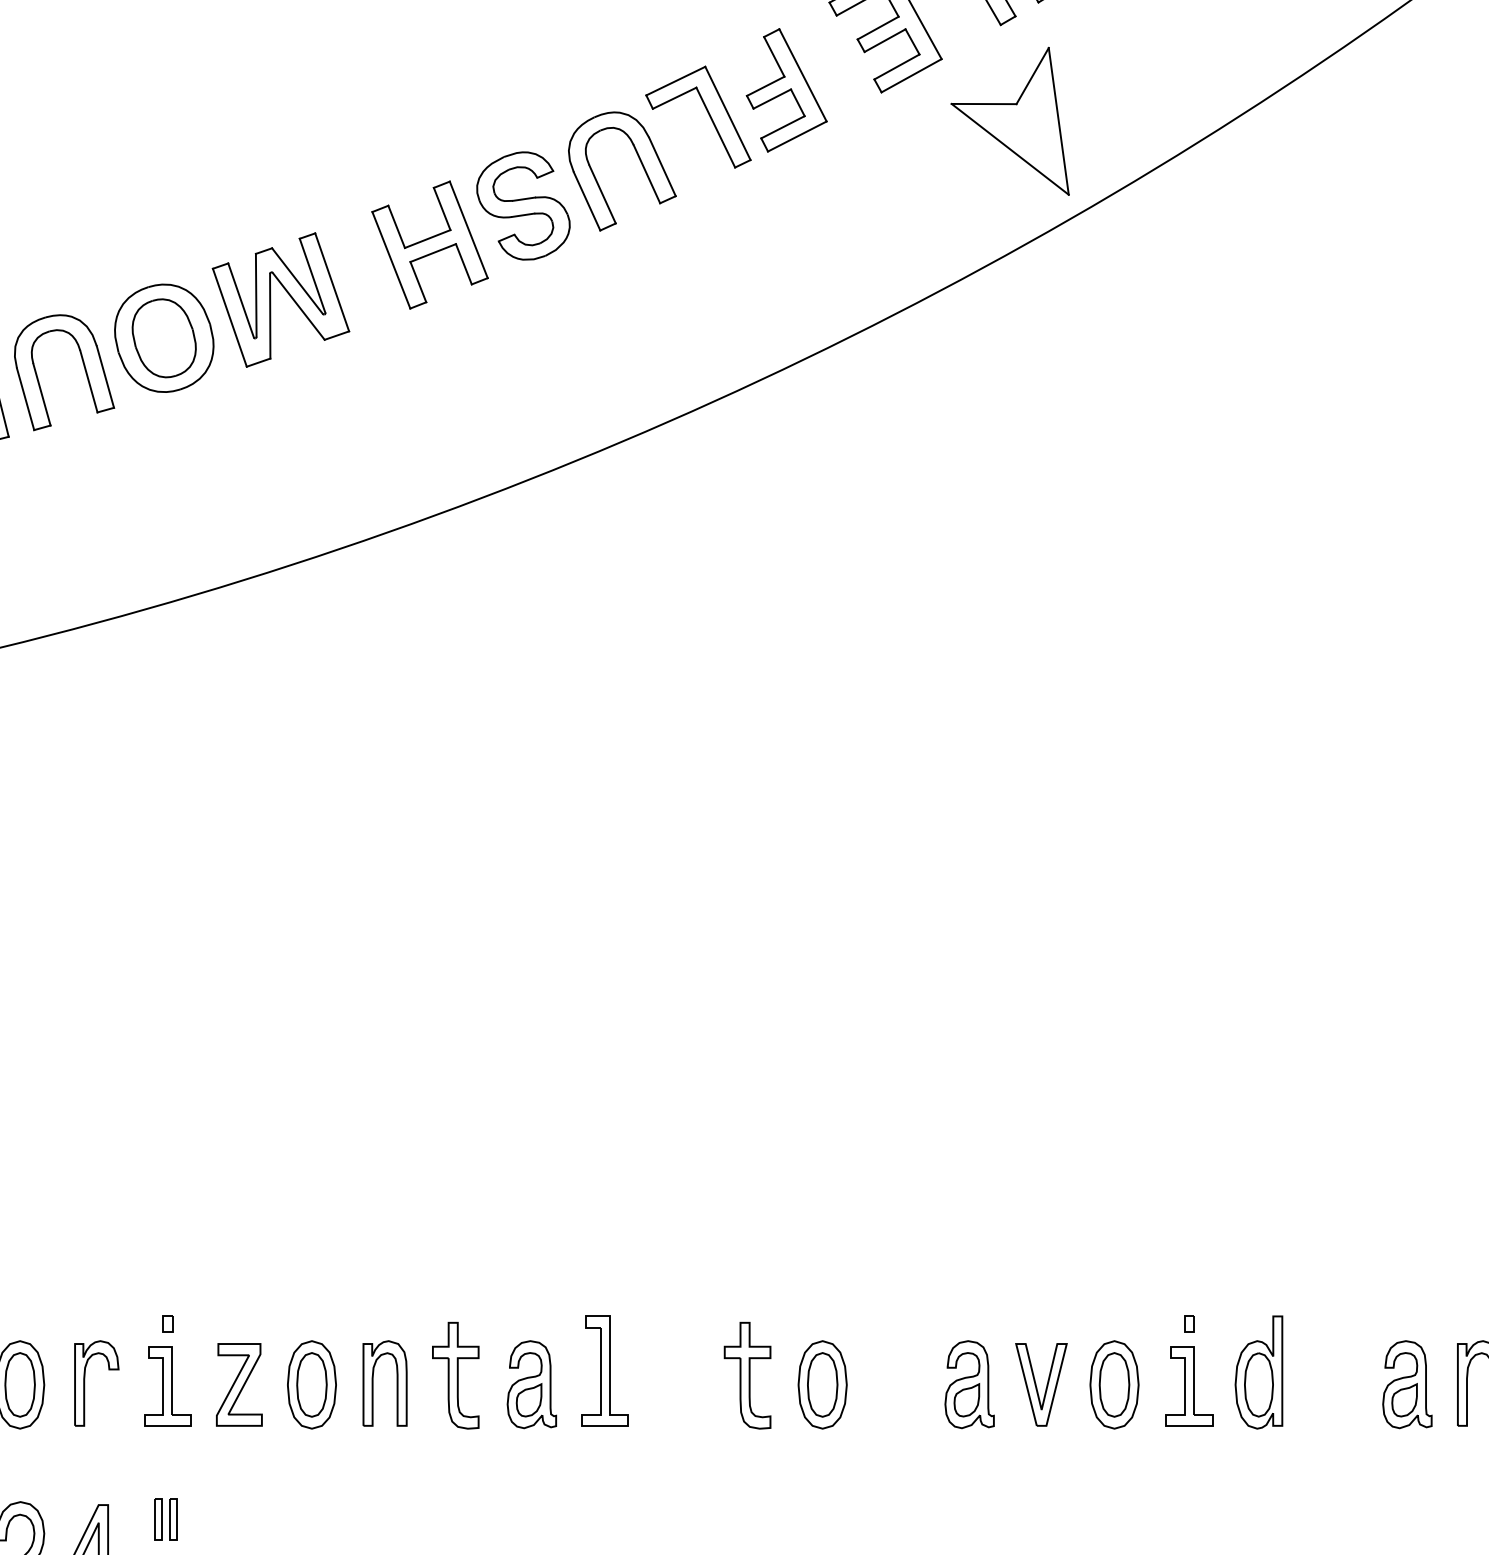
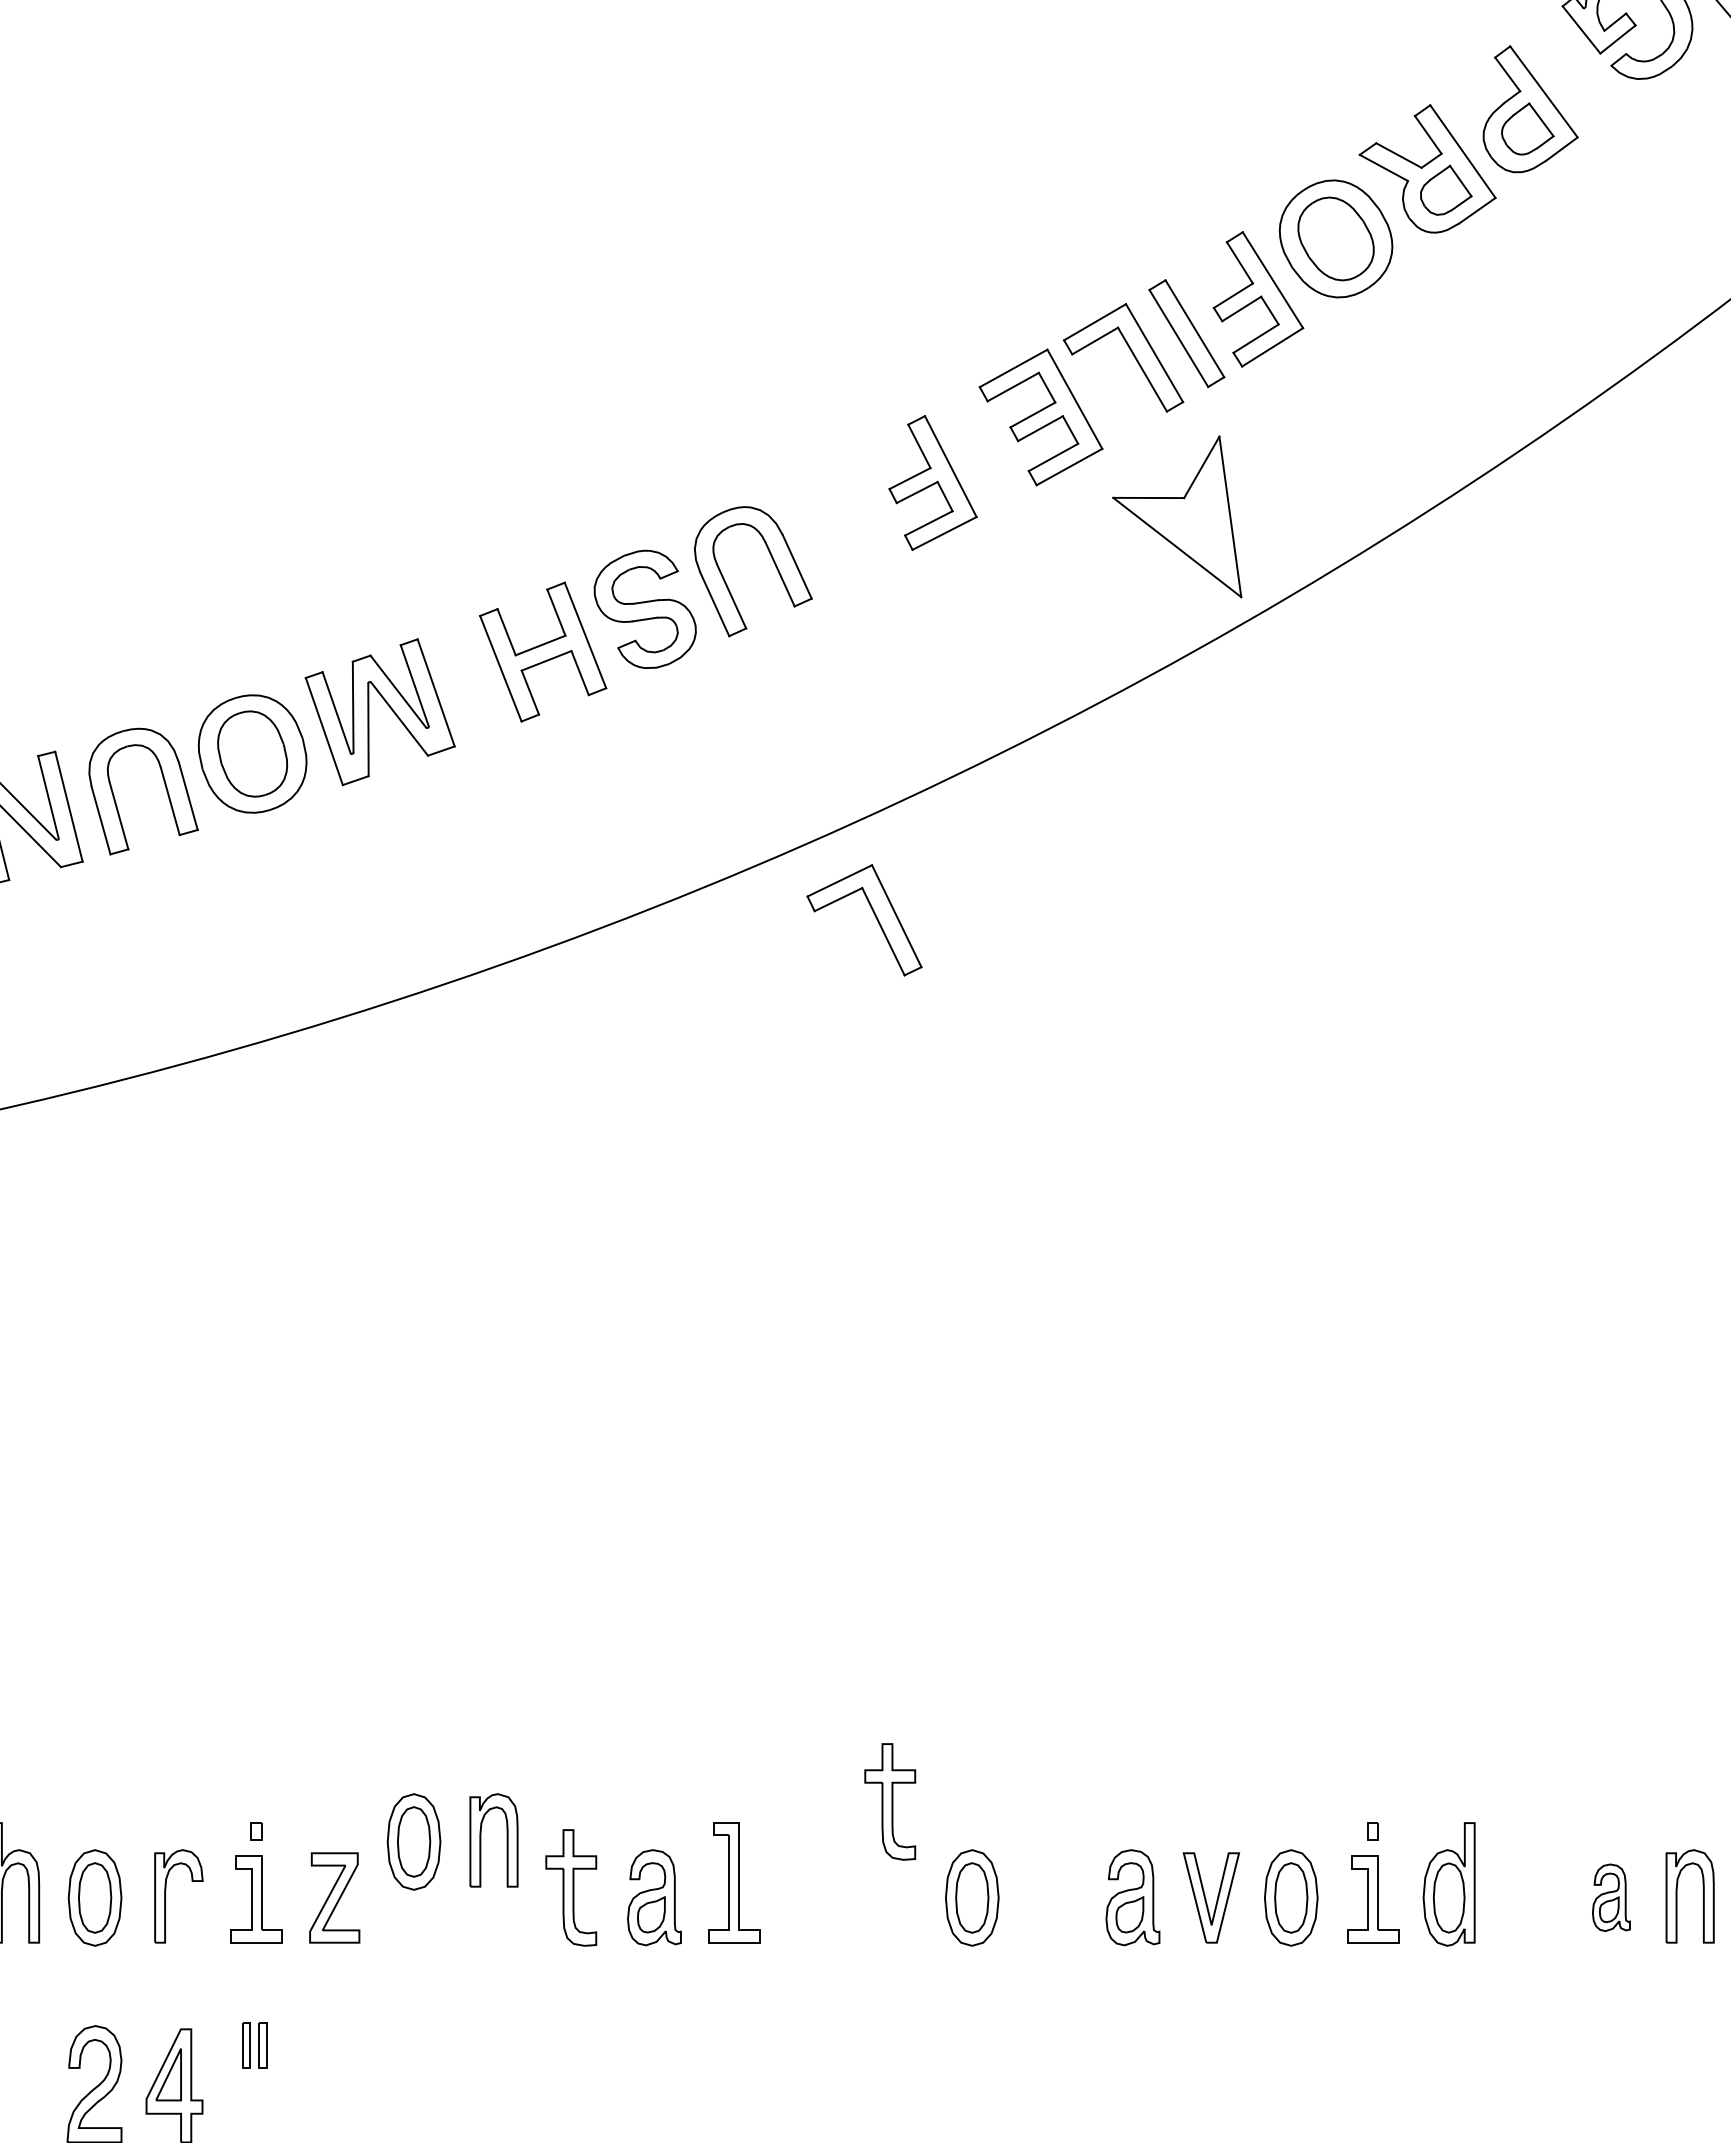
part: (707, 112) -> (874, 915), moved
part: (747, 1375) -> (890, 1801), moved
part: (373, 1383) -> (481, 1840), moved
part: (311, 1384) -> (413, 1841), moved
part: (1407, 1384) -> (1611, 1897), size x0.7

